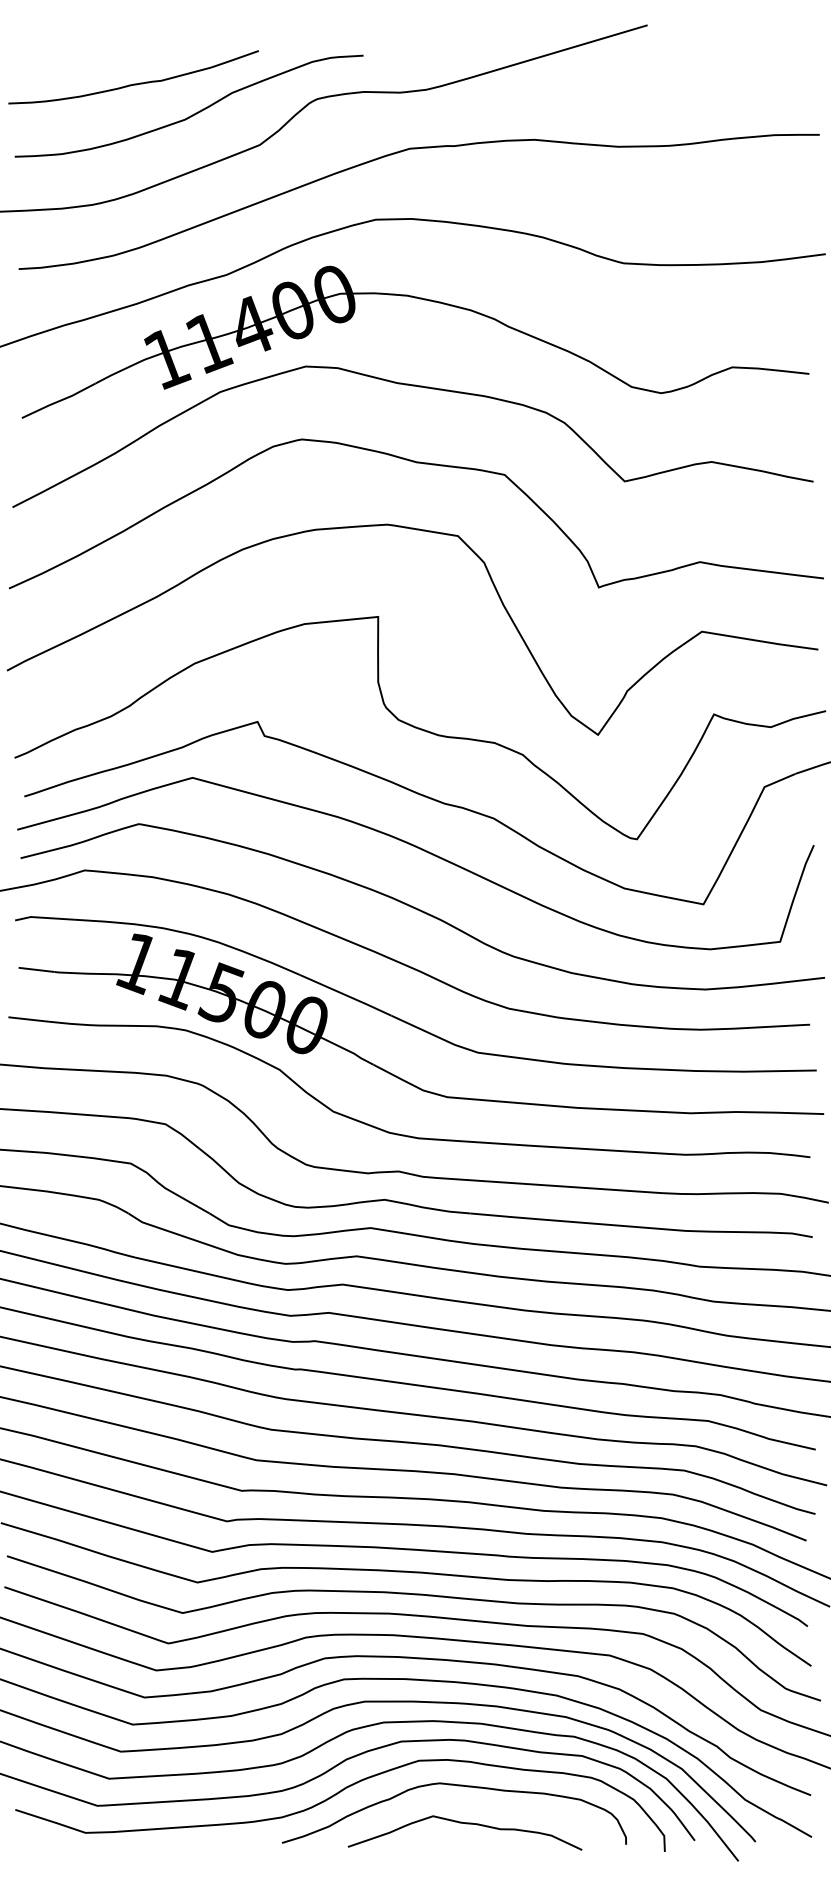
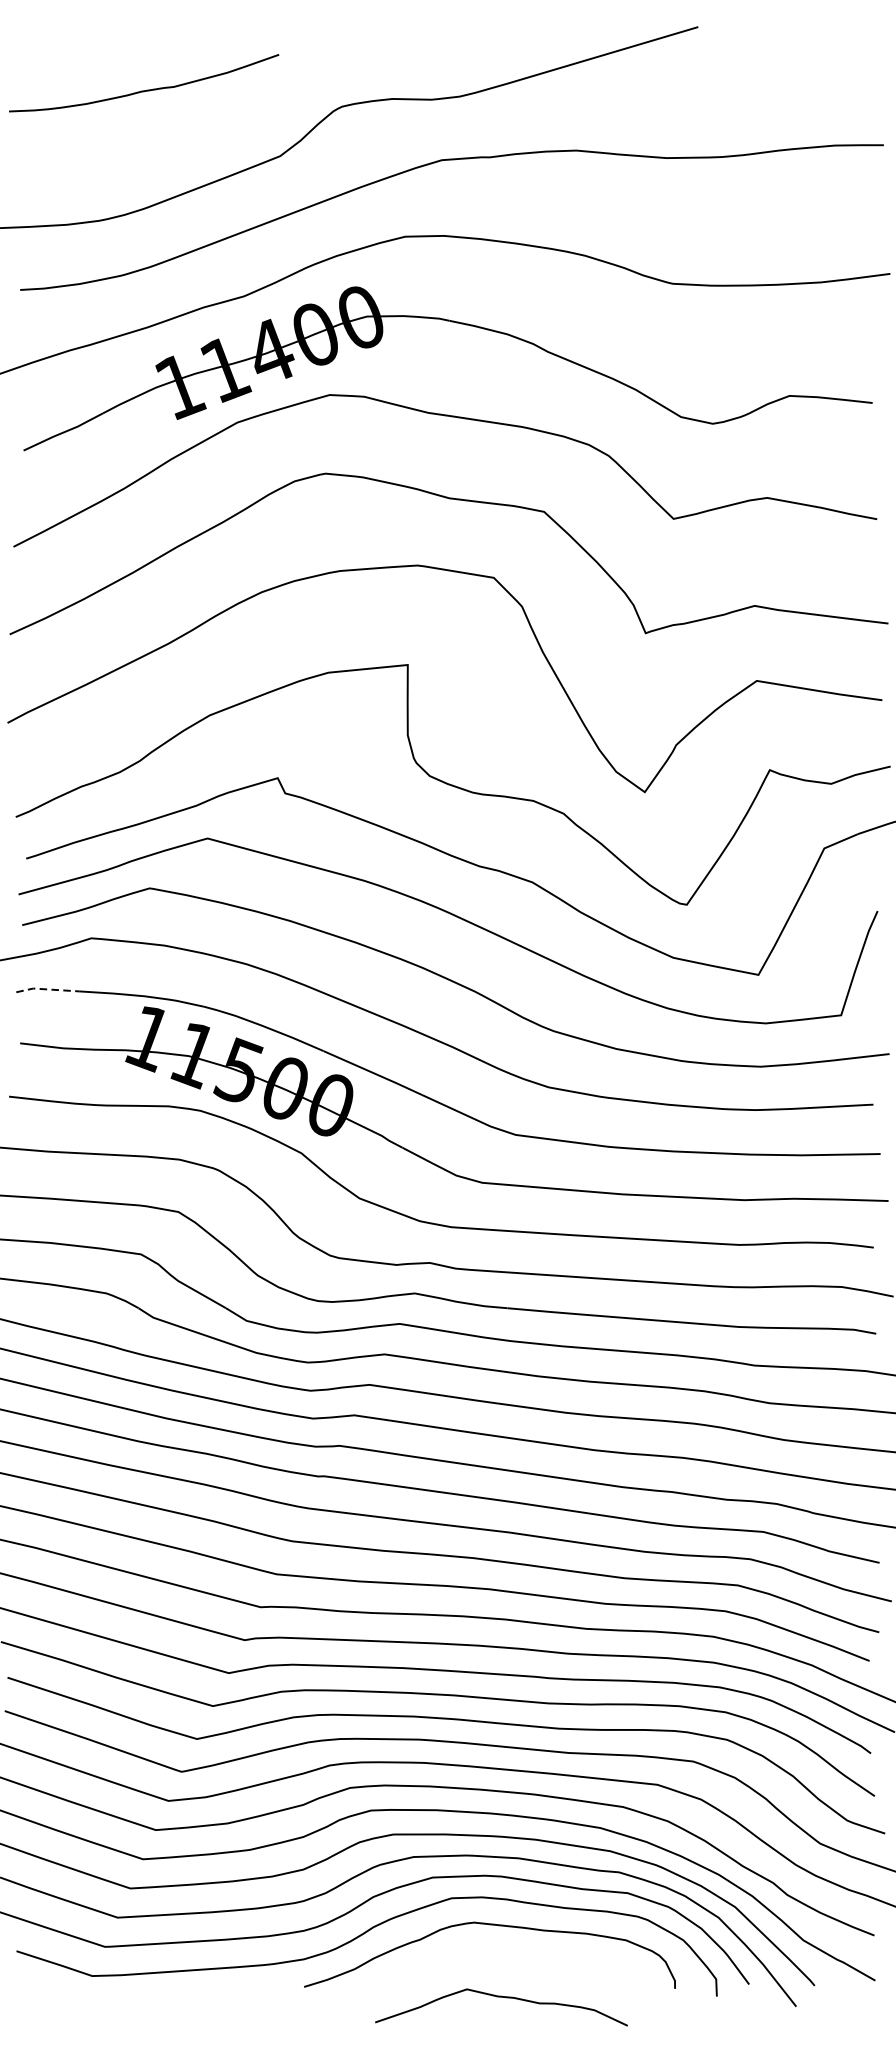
curve: (192, 114) -> (207, 123), removed
line: (43, 917) -> (46, 989), solid -> dashed
curve: (466, 1824) -> (502, 1998), moved

